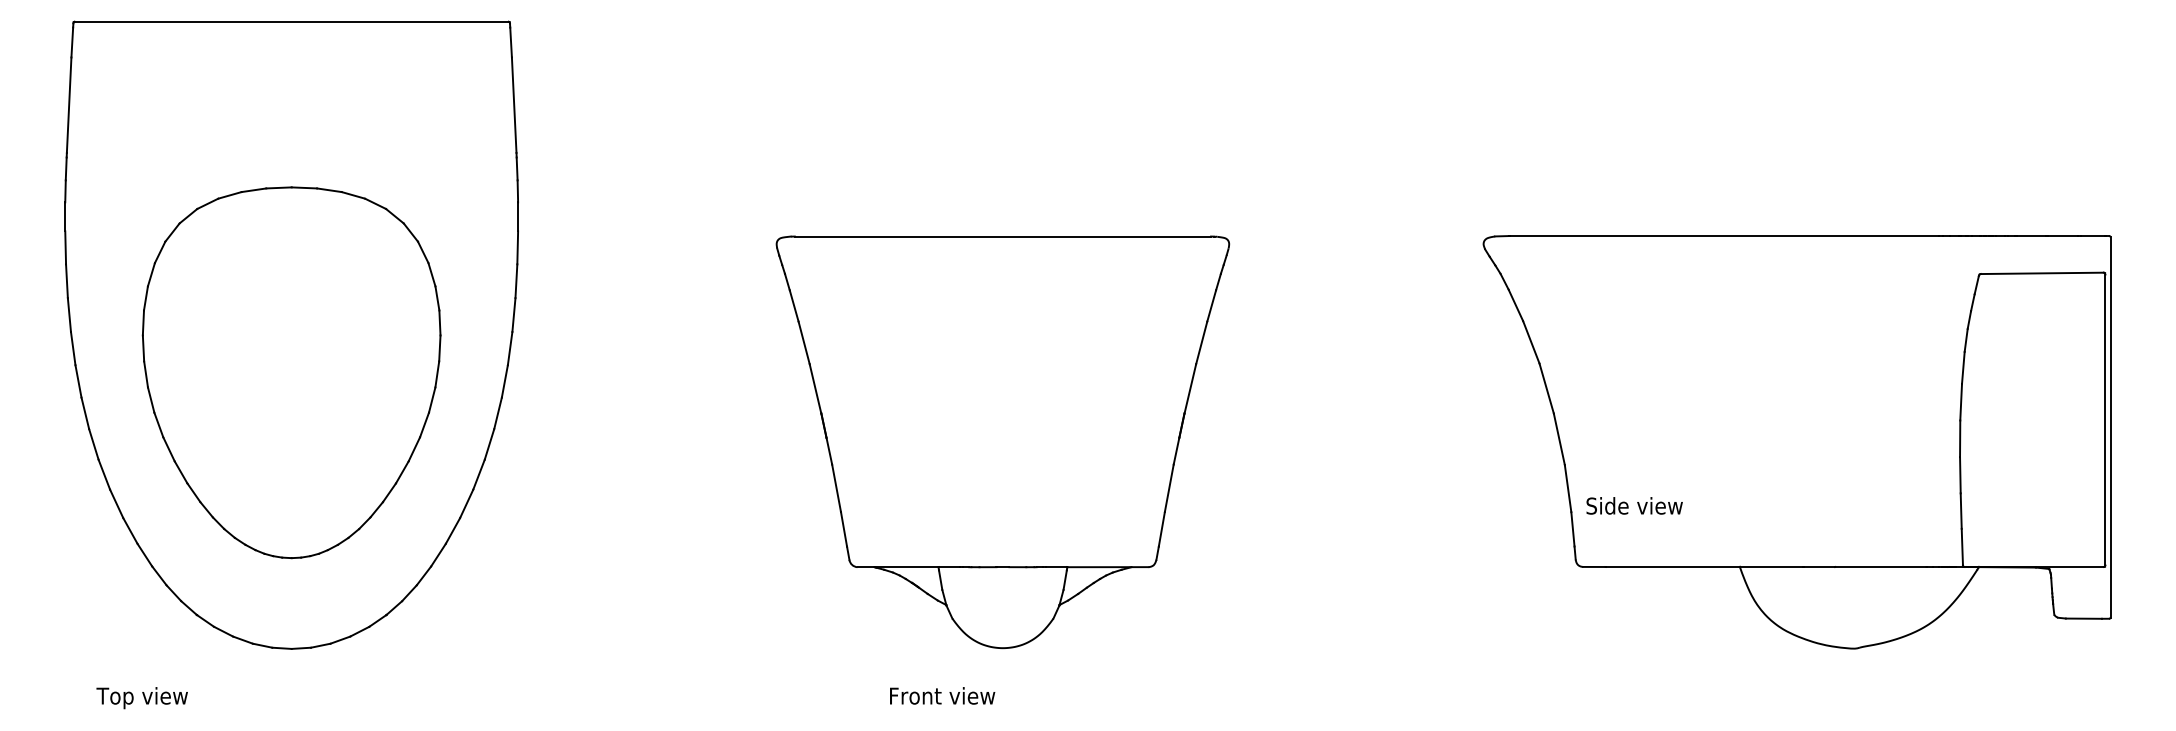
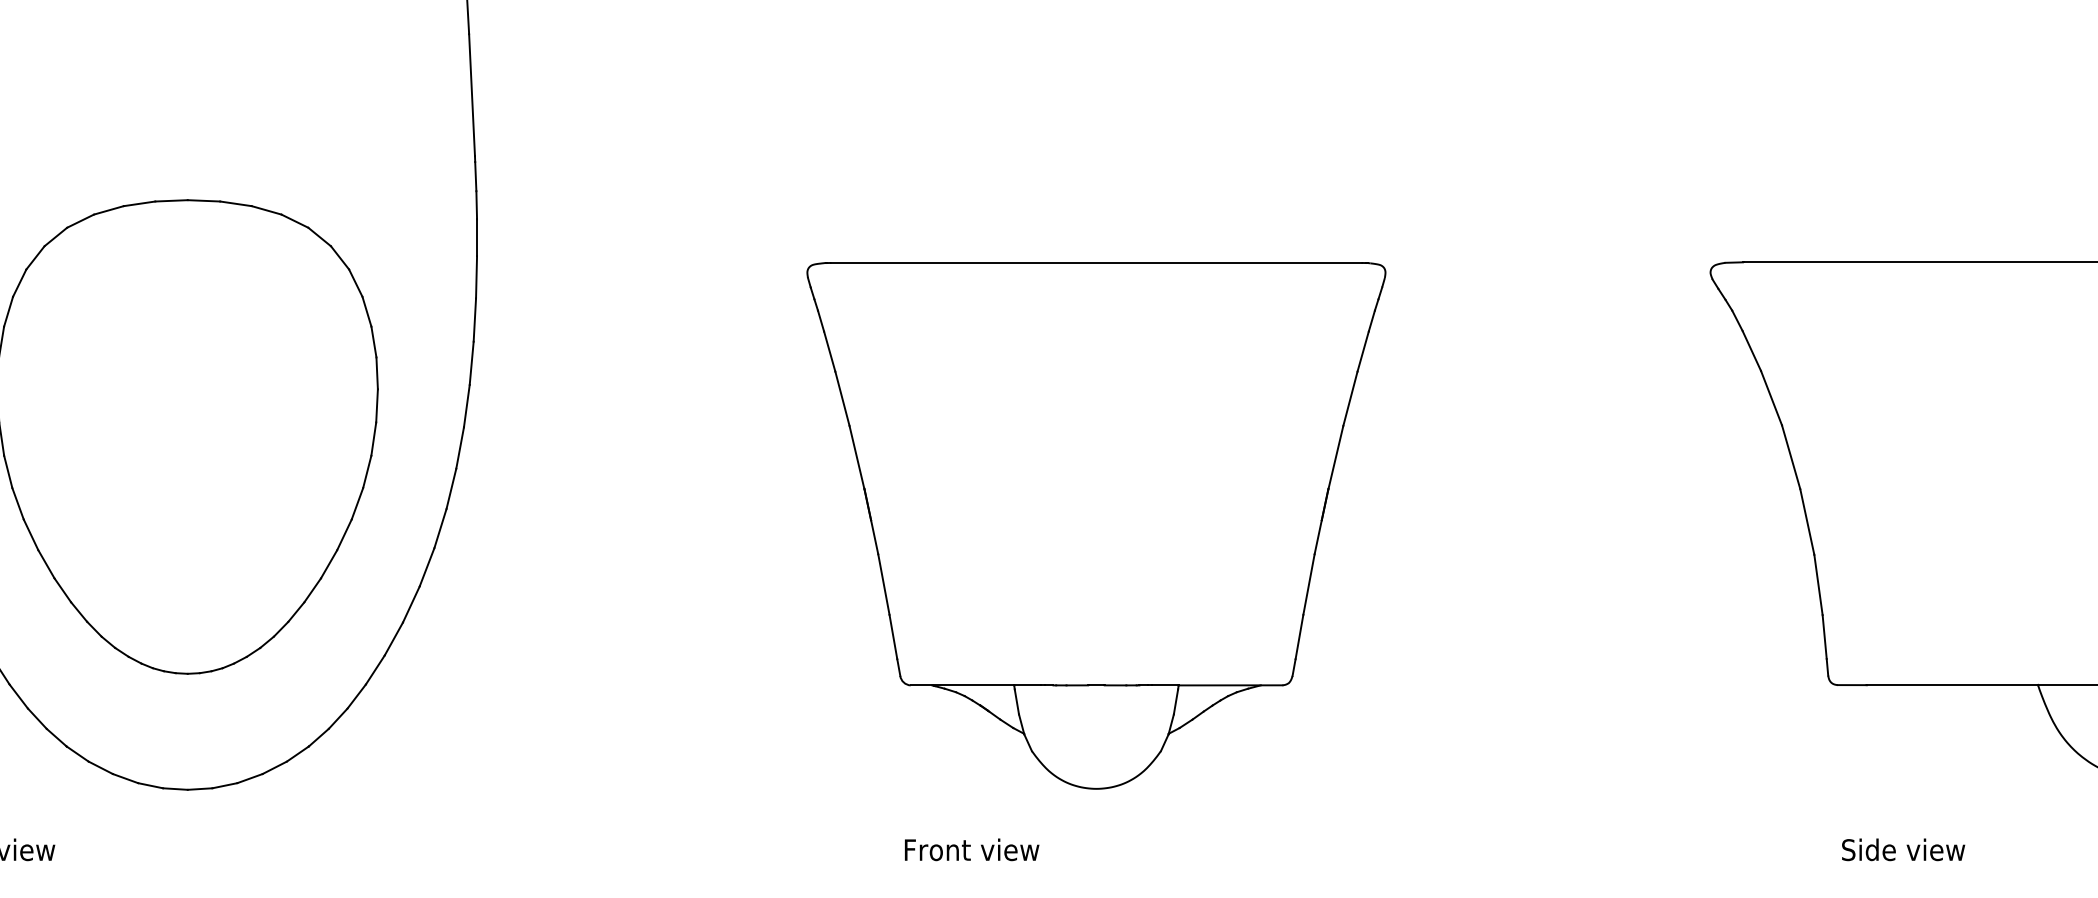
text: (1634, 505) -> (1903, 849), moved
text: (942, 695) -> (971, 849), moved

